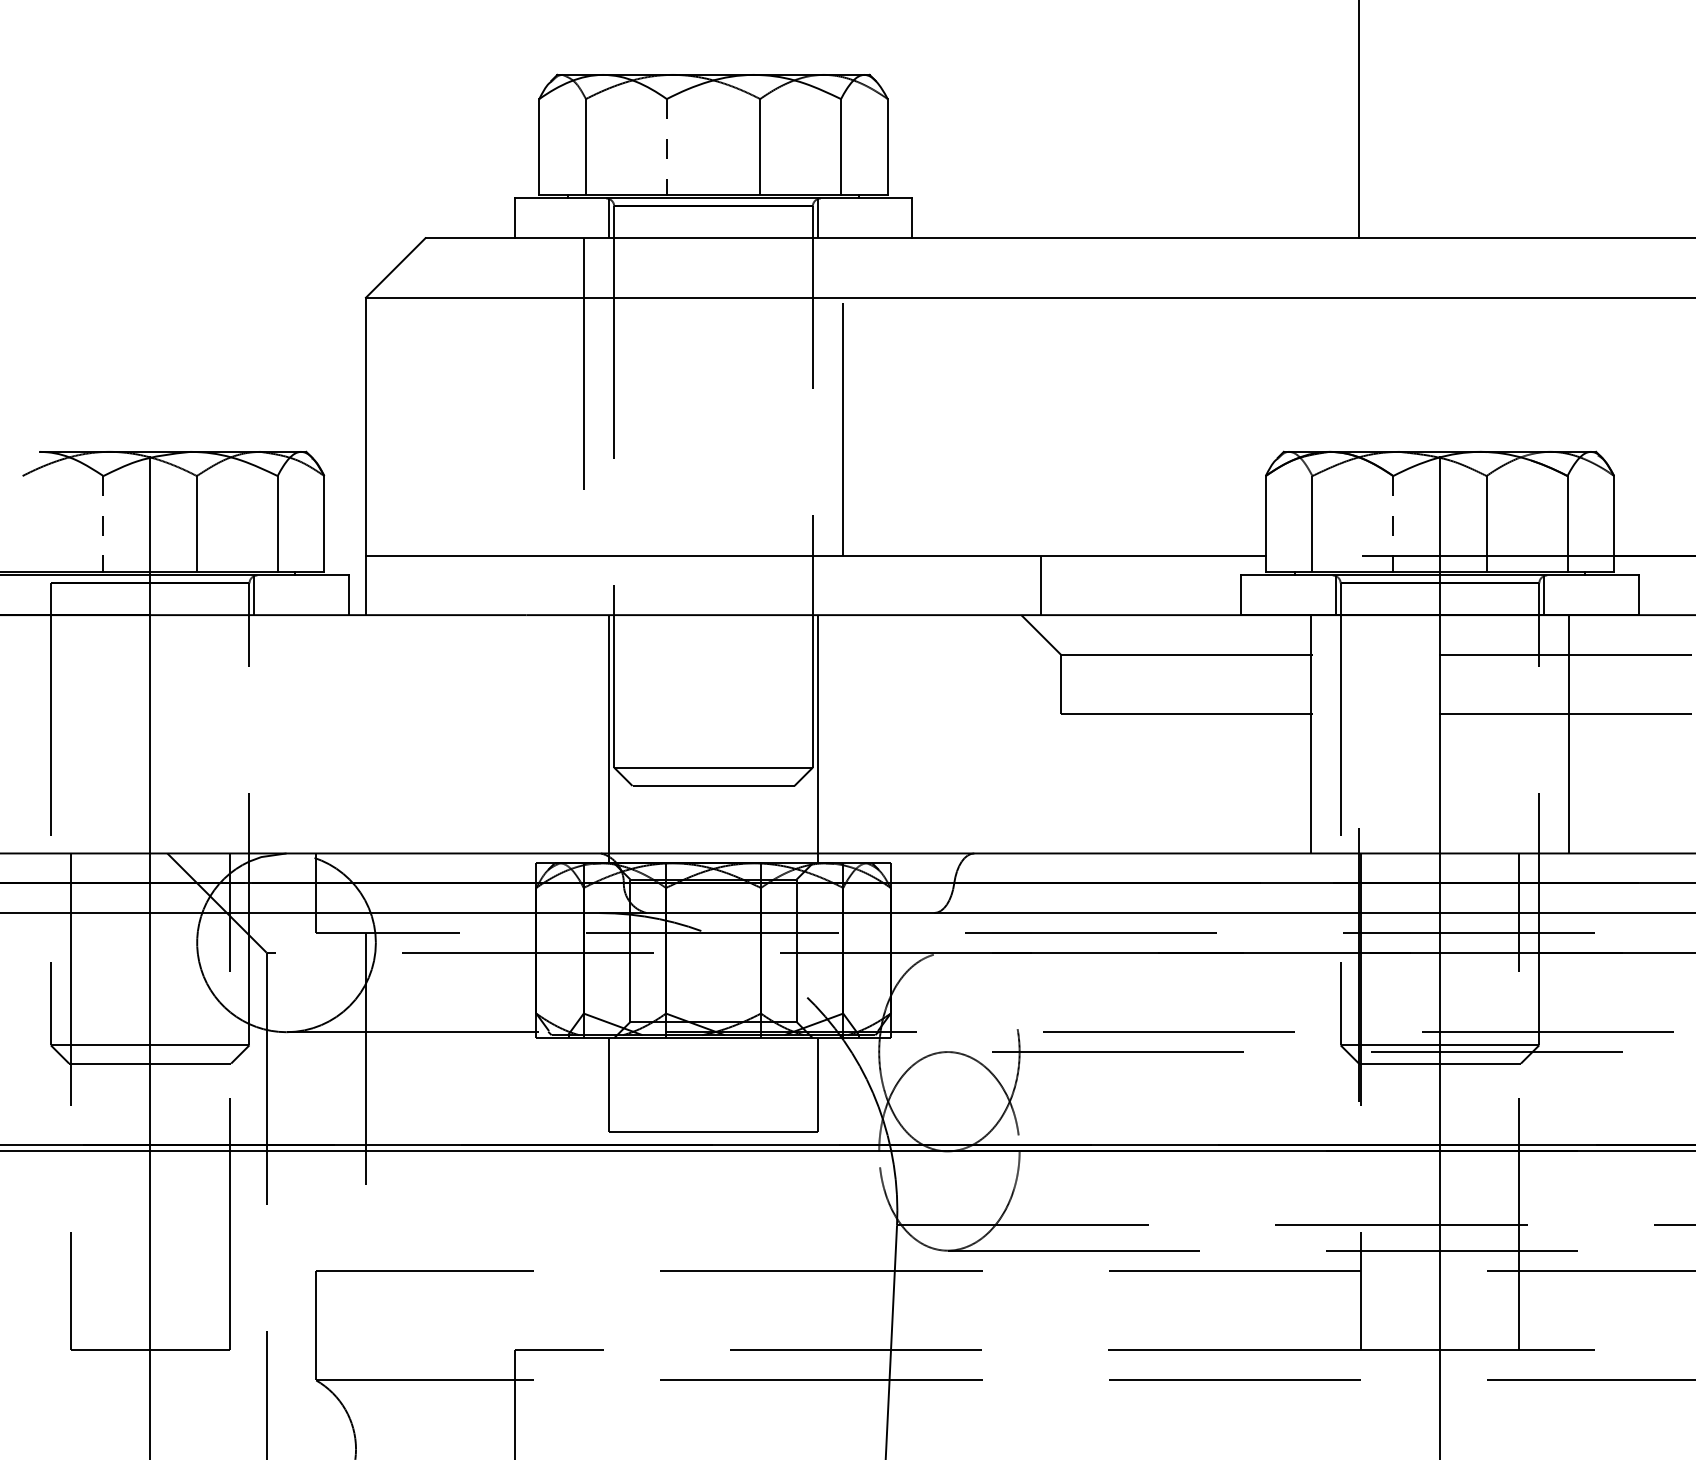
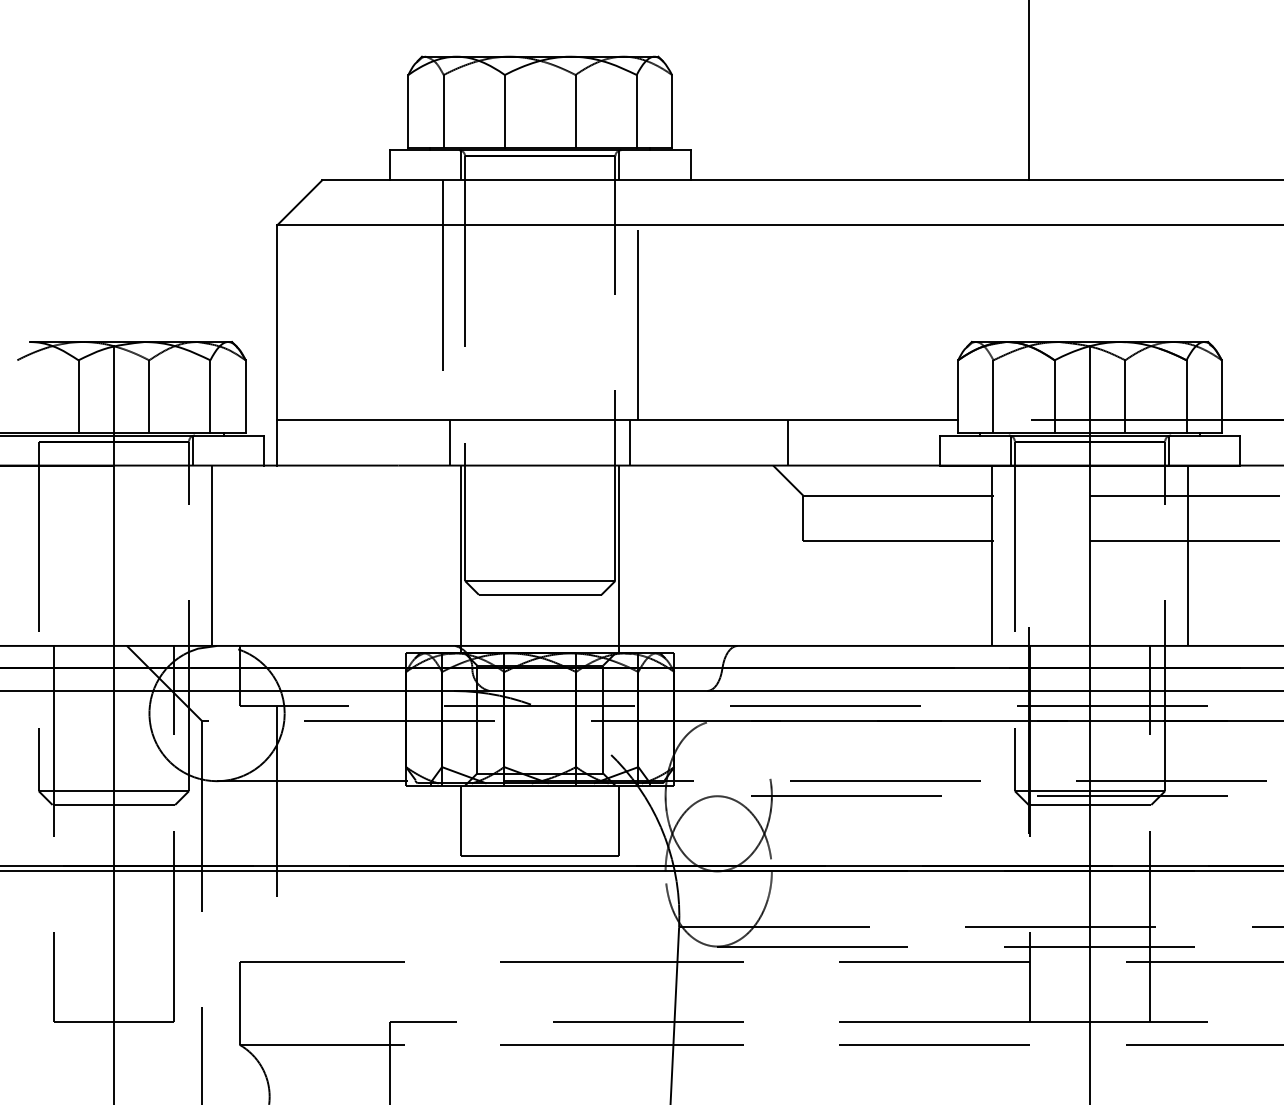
line: (666, 147) -> (504, 111), dashed -> solid
line: (103, 524) -> (78, 396), dashed -> solid
line: (1393, 524) -> (1054, 396), dashed -> solid
line: (594, 585) -> (450, 443), added
line: (832, 585) -> (630, 443), added
line: (279, 734) -> (211, 555), added

